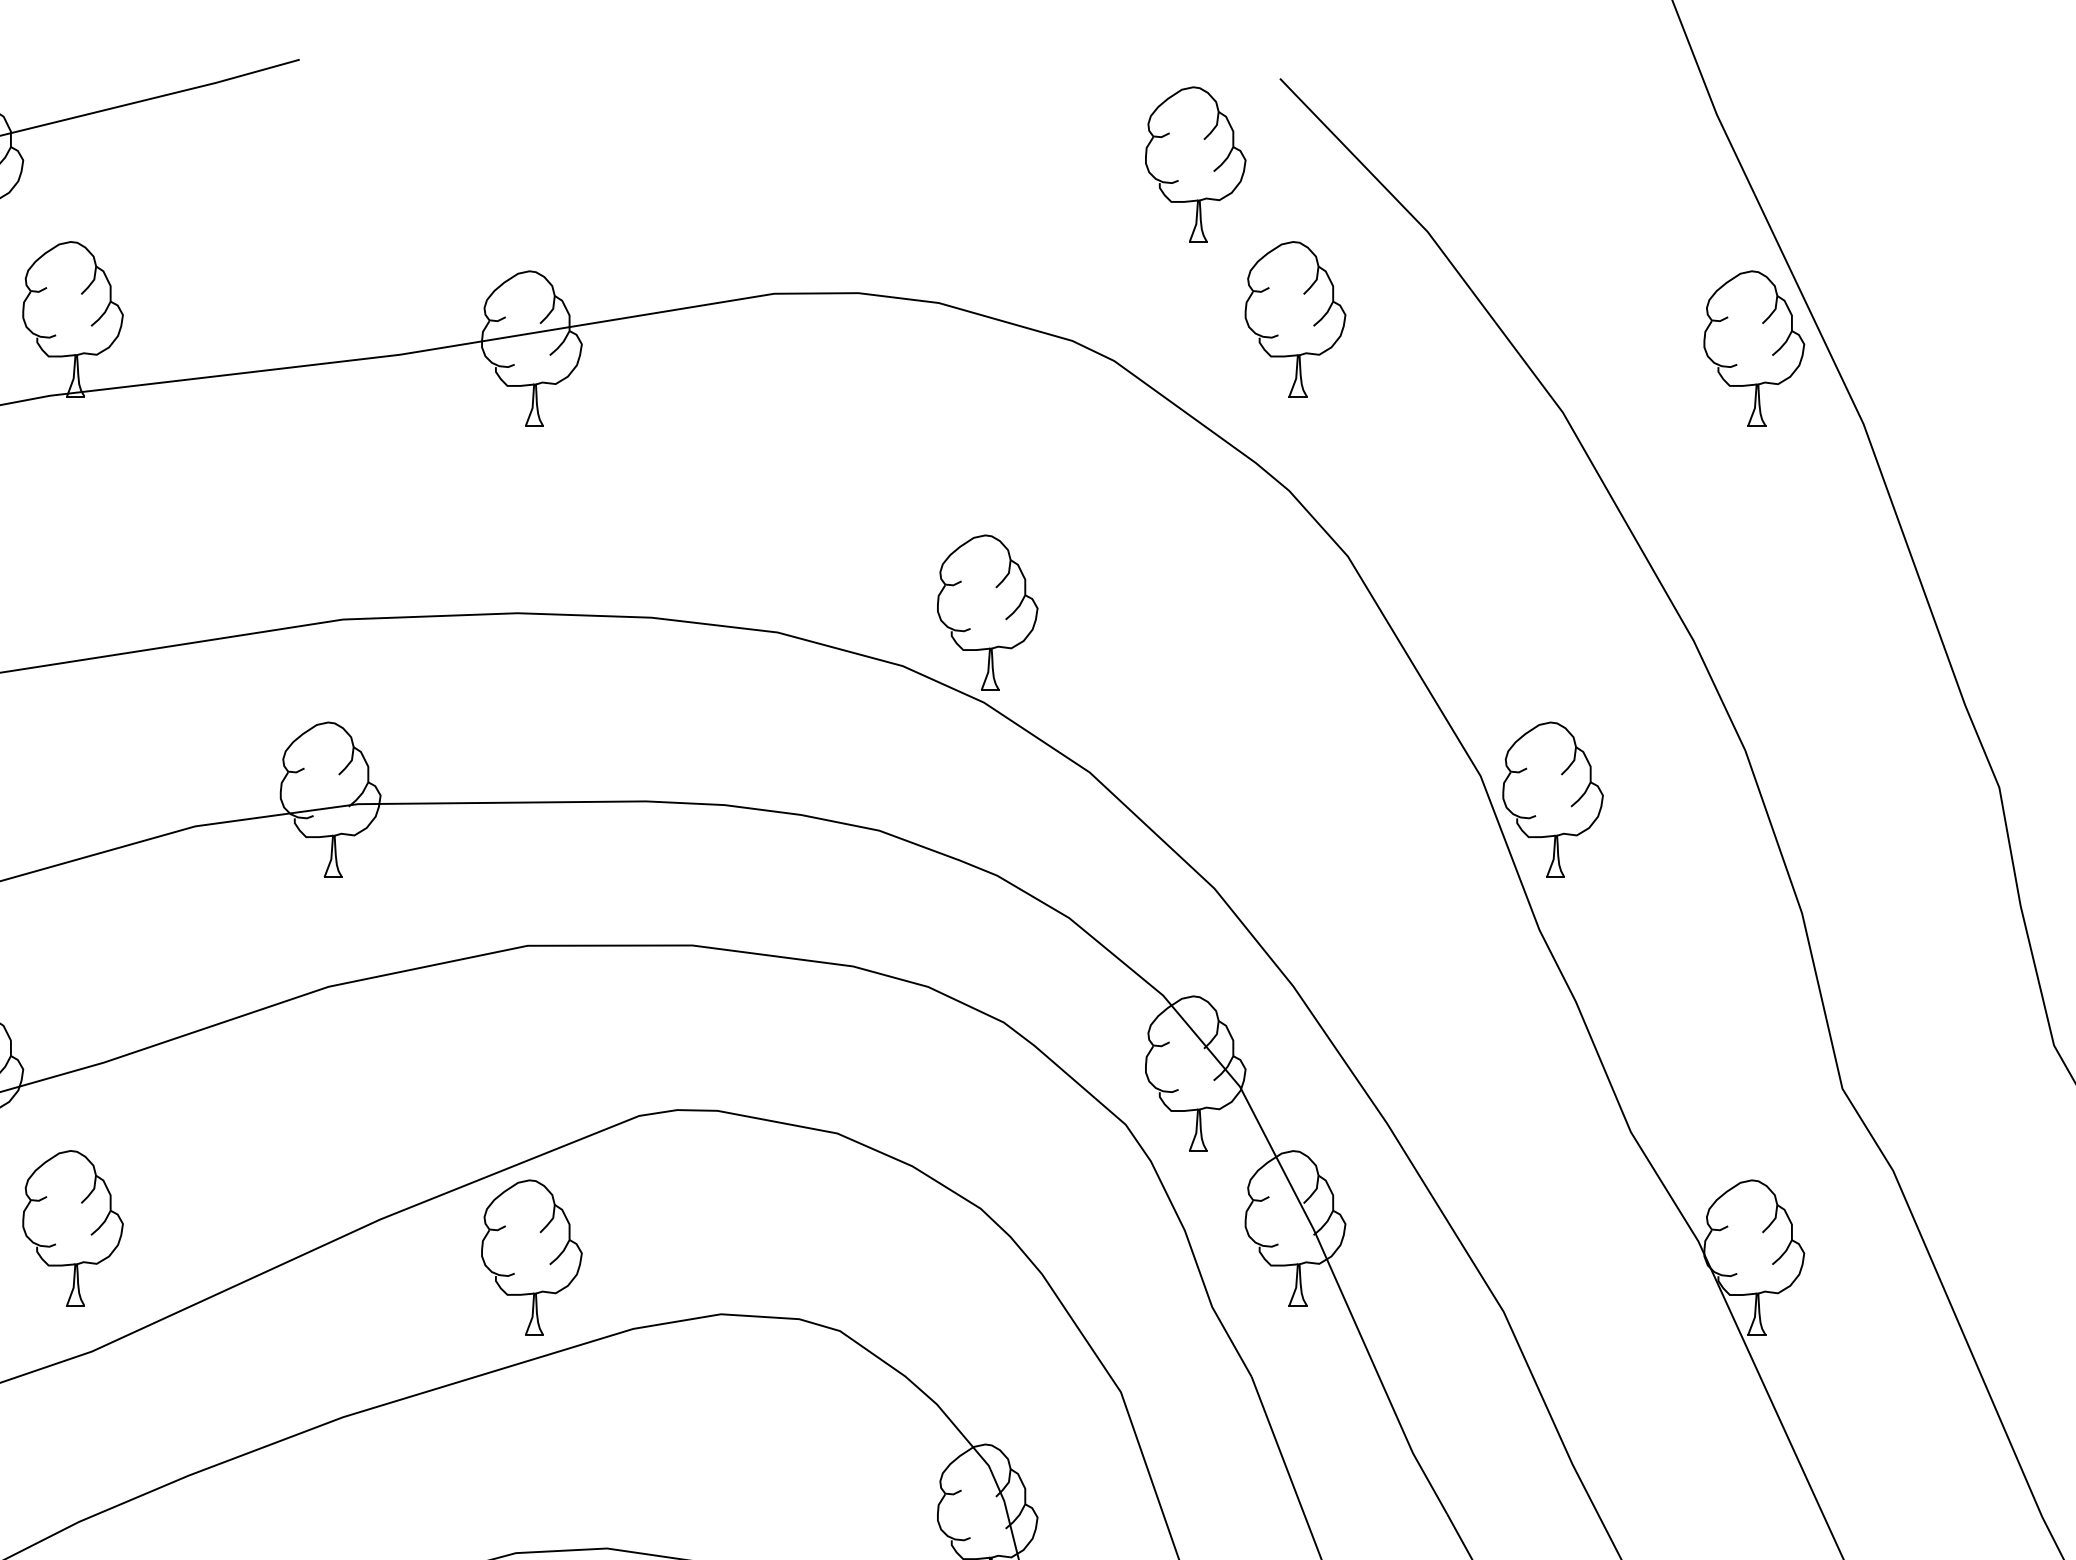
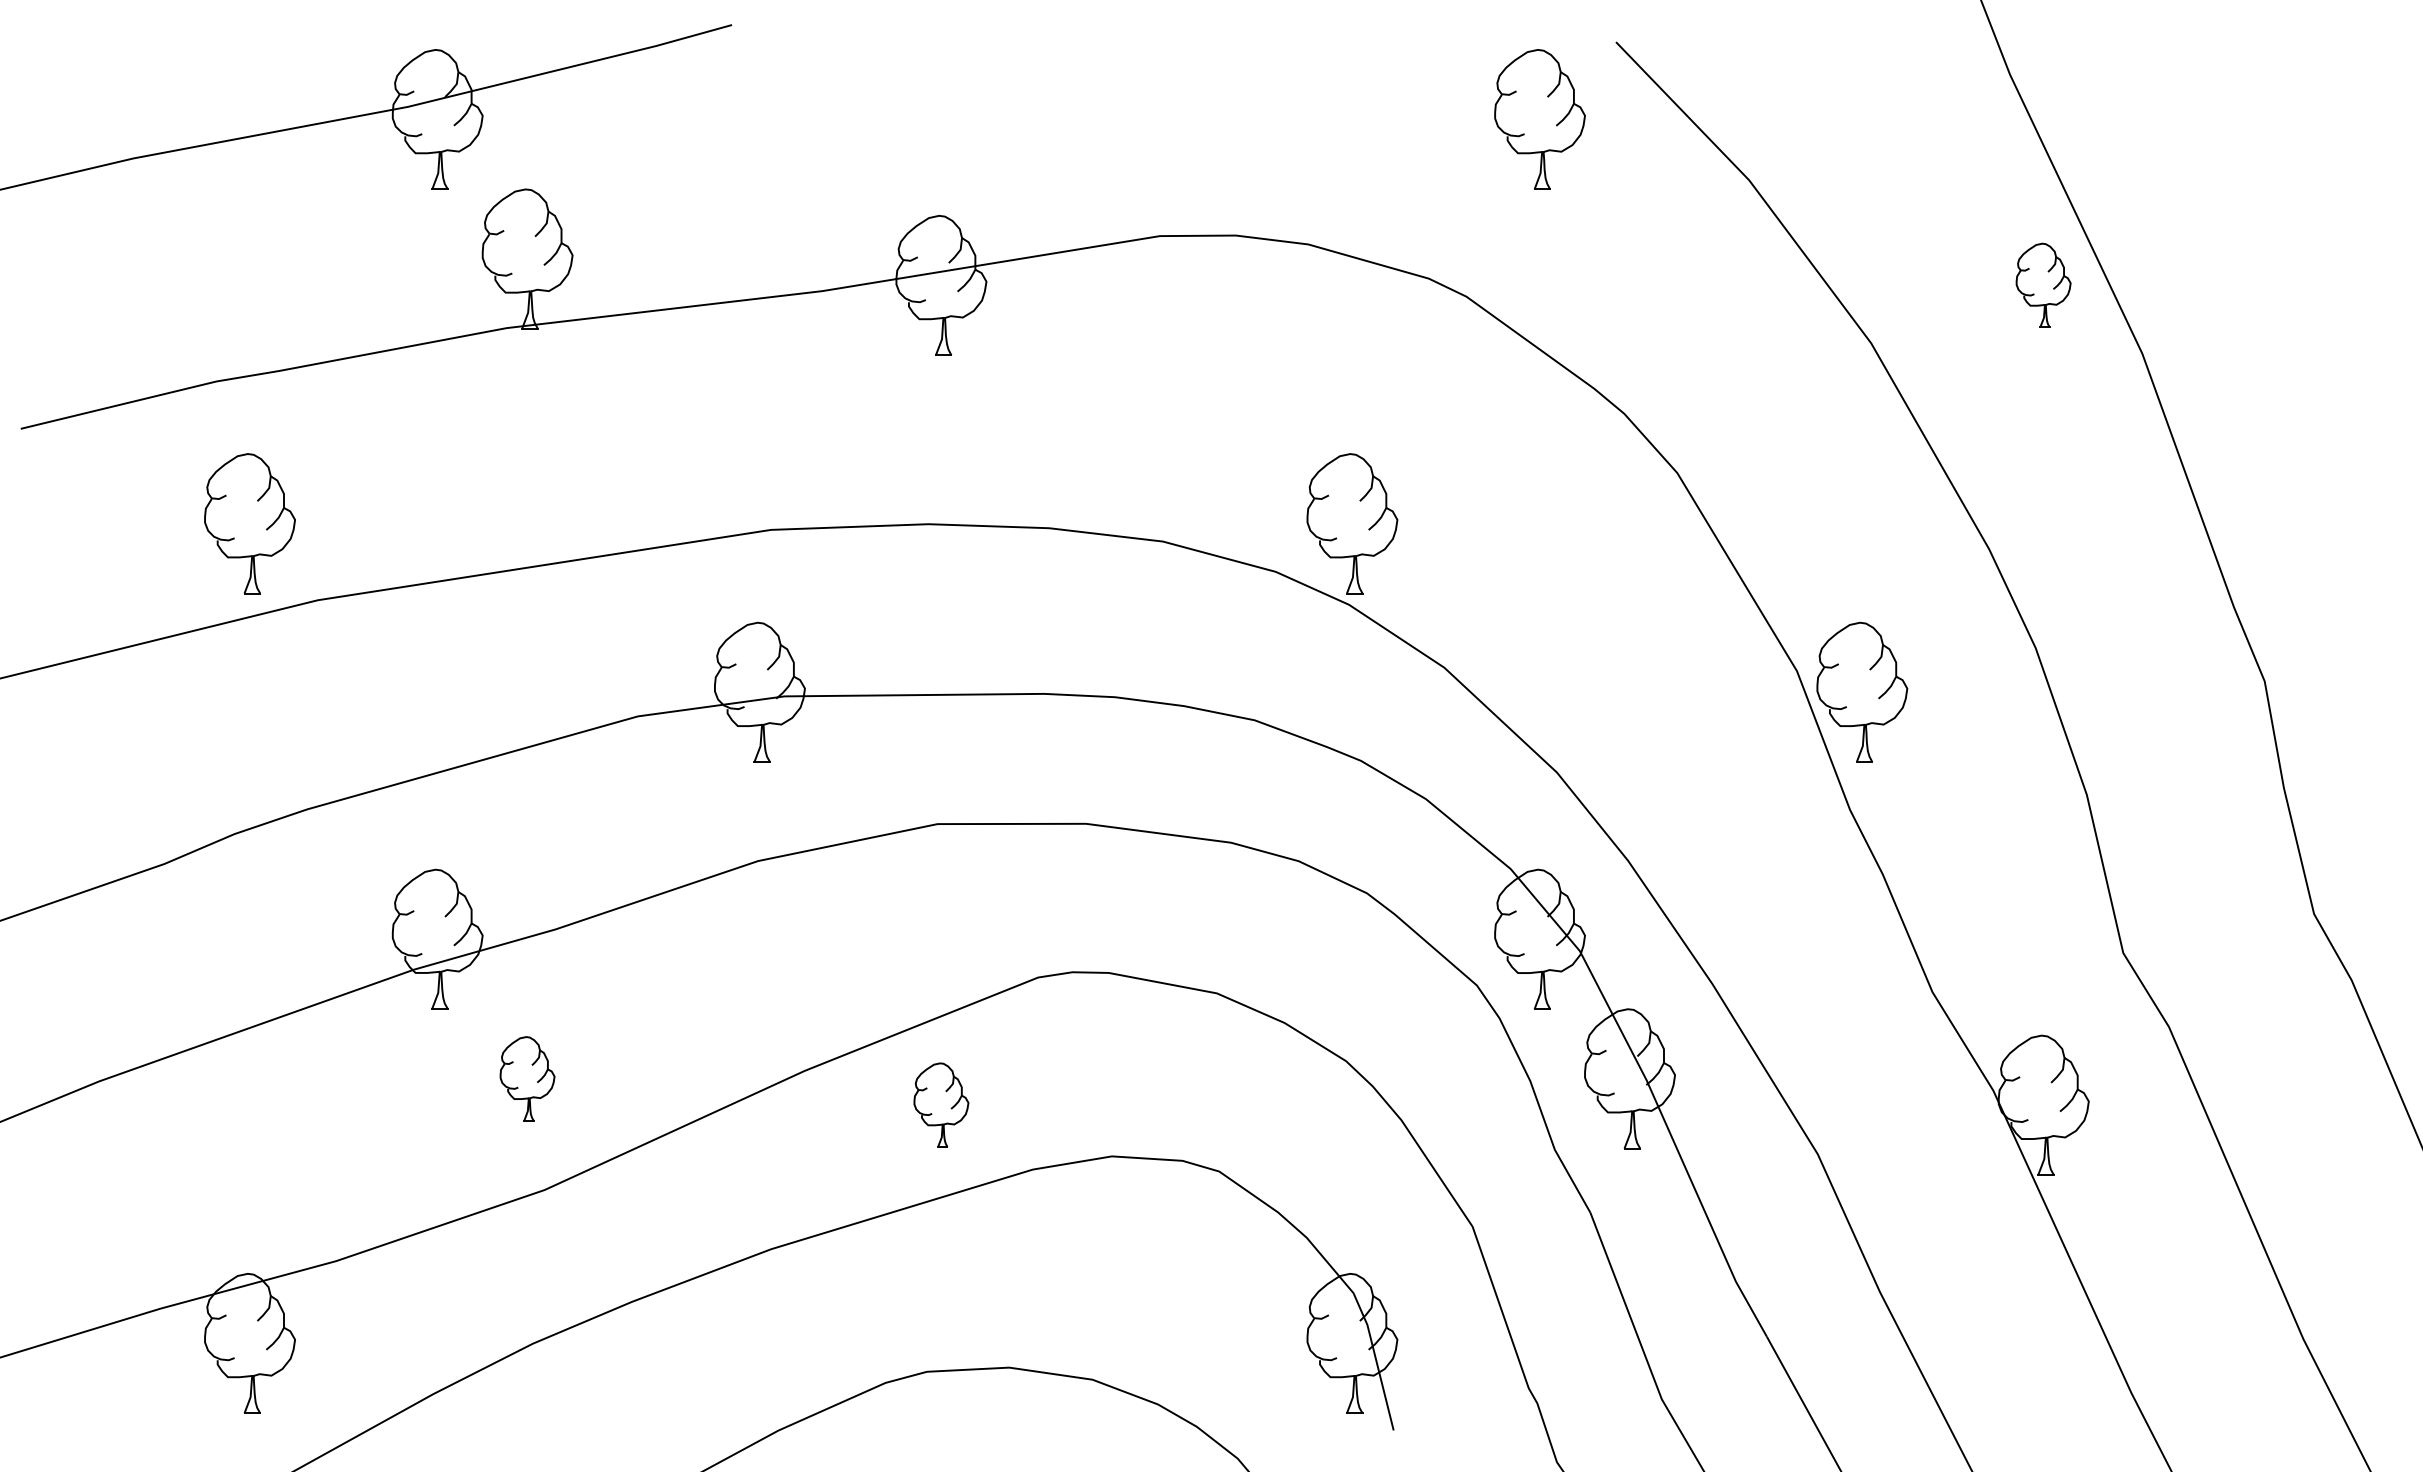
part: (1294, 318) -> (1629, 258), removed
part: (1754, 348) -> (2043, 285), size x0.6
part: (72, 1227) -> (527, 1078), size x0.6
part: (532, 1256) -> (941, 1104), size x0.6

